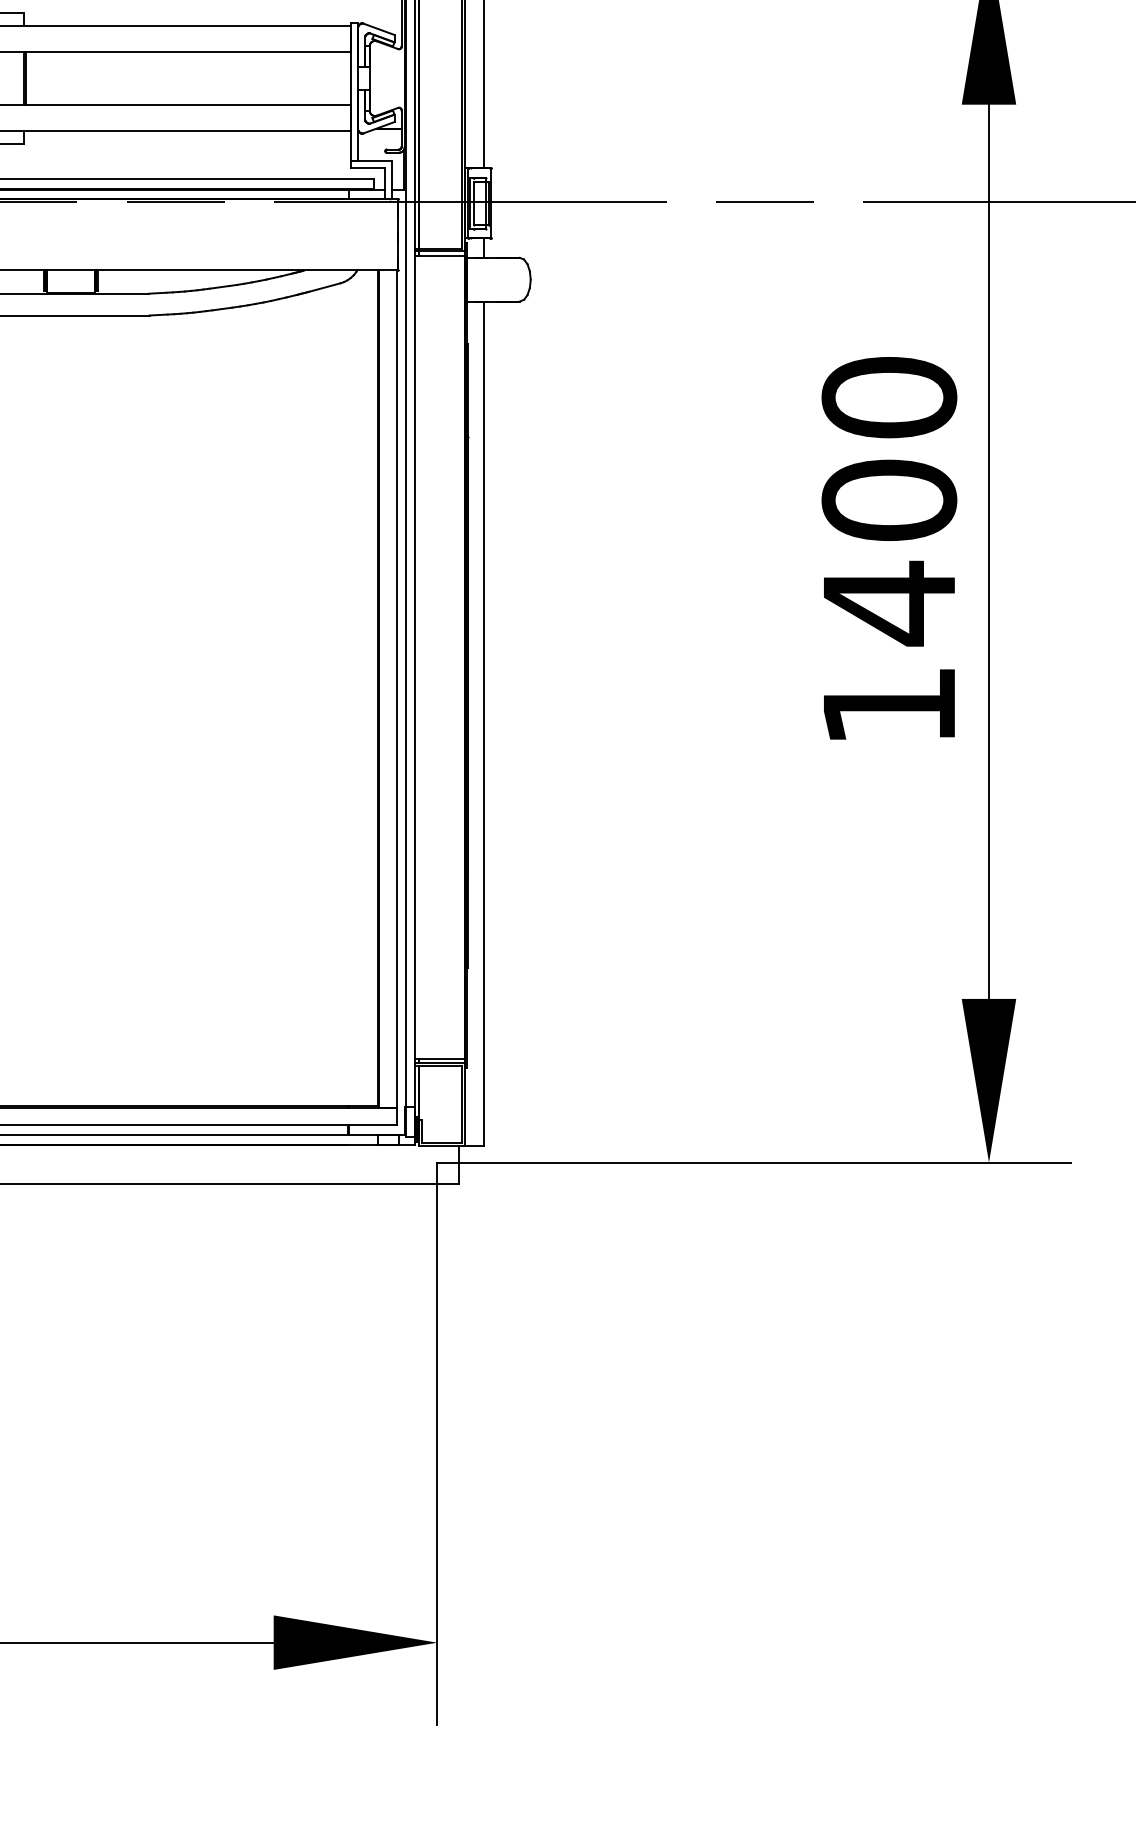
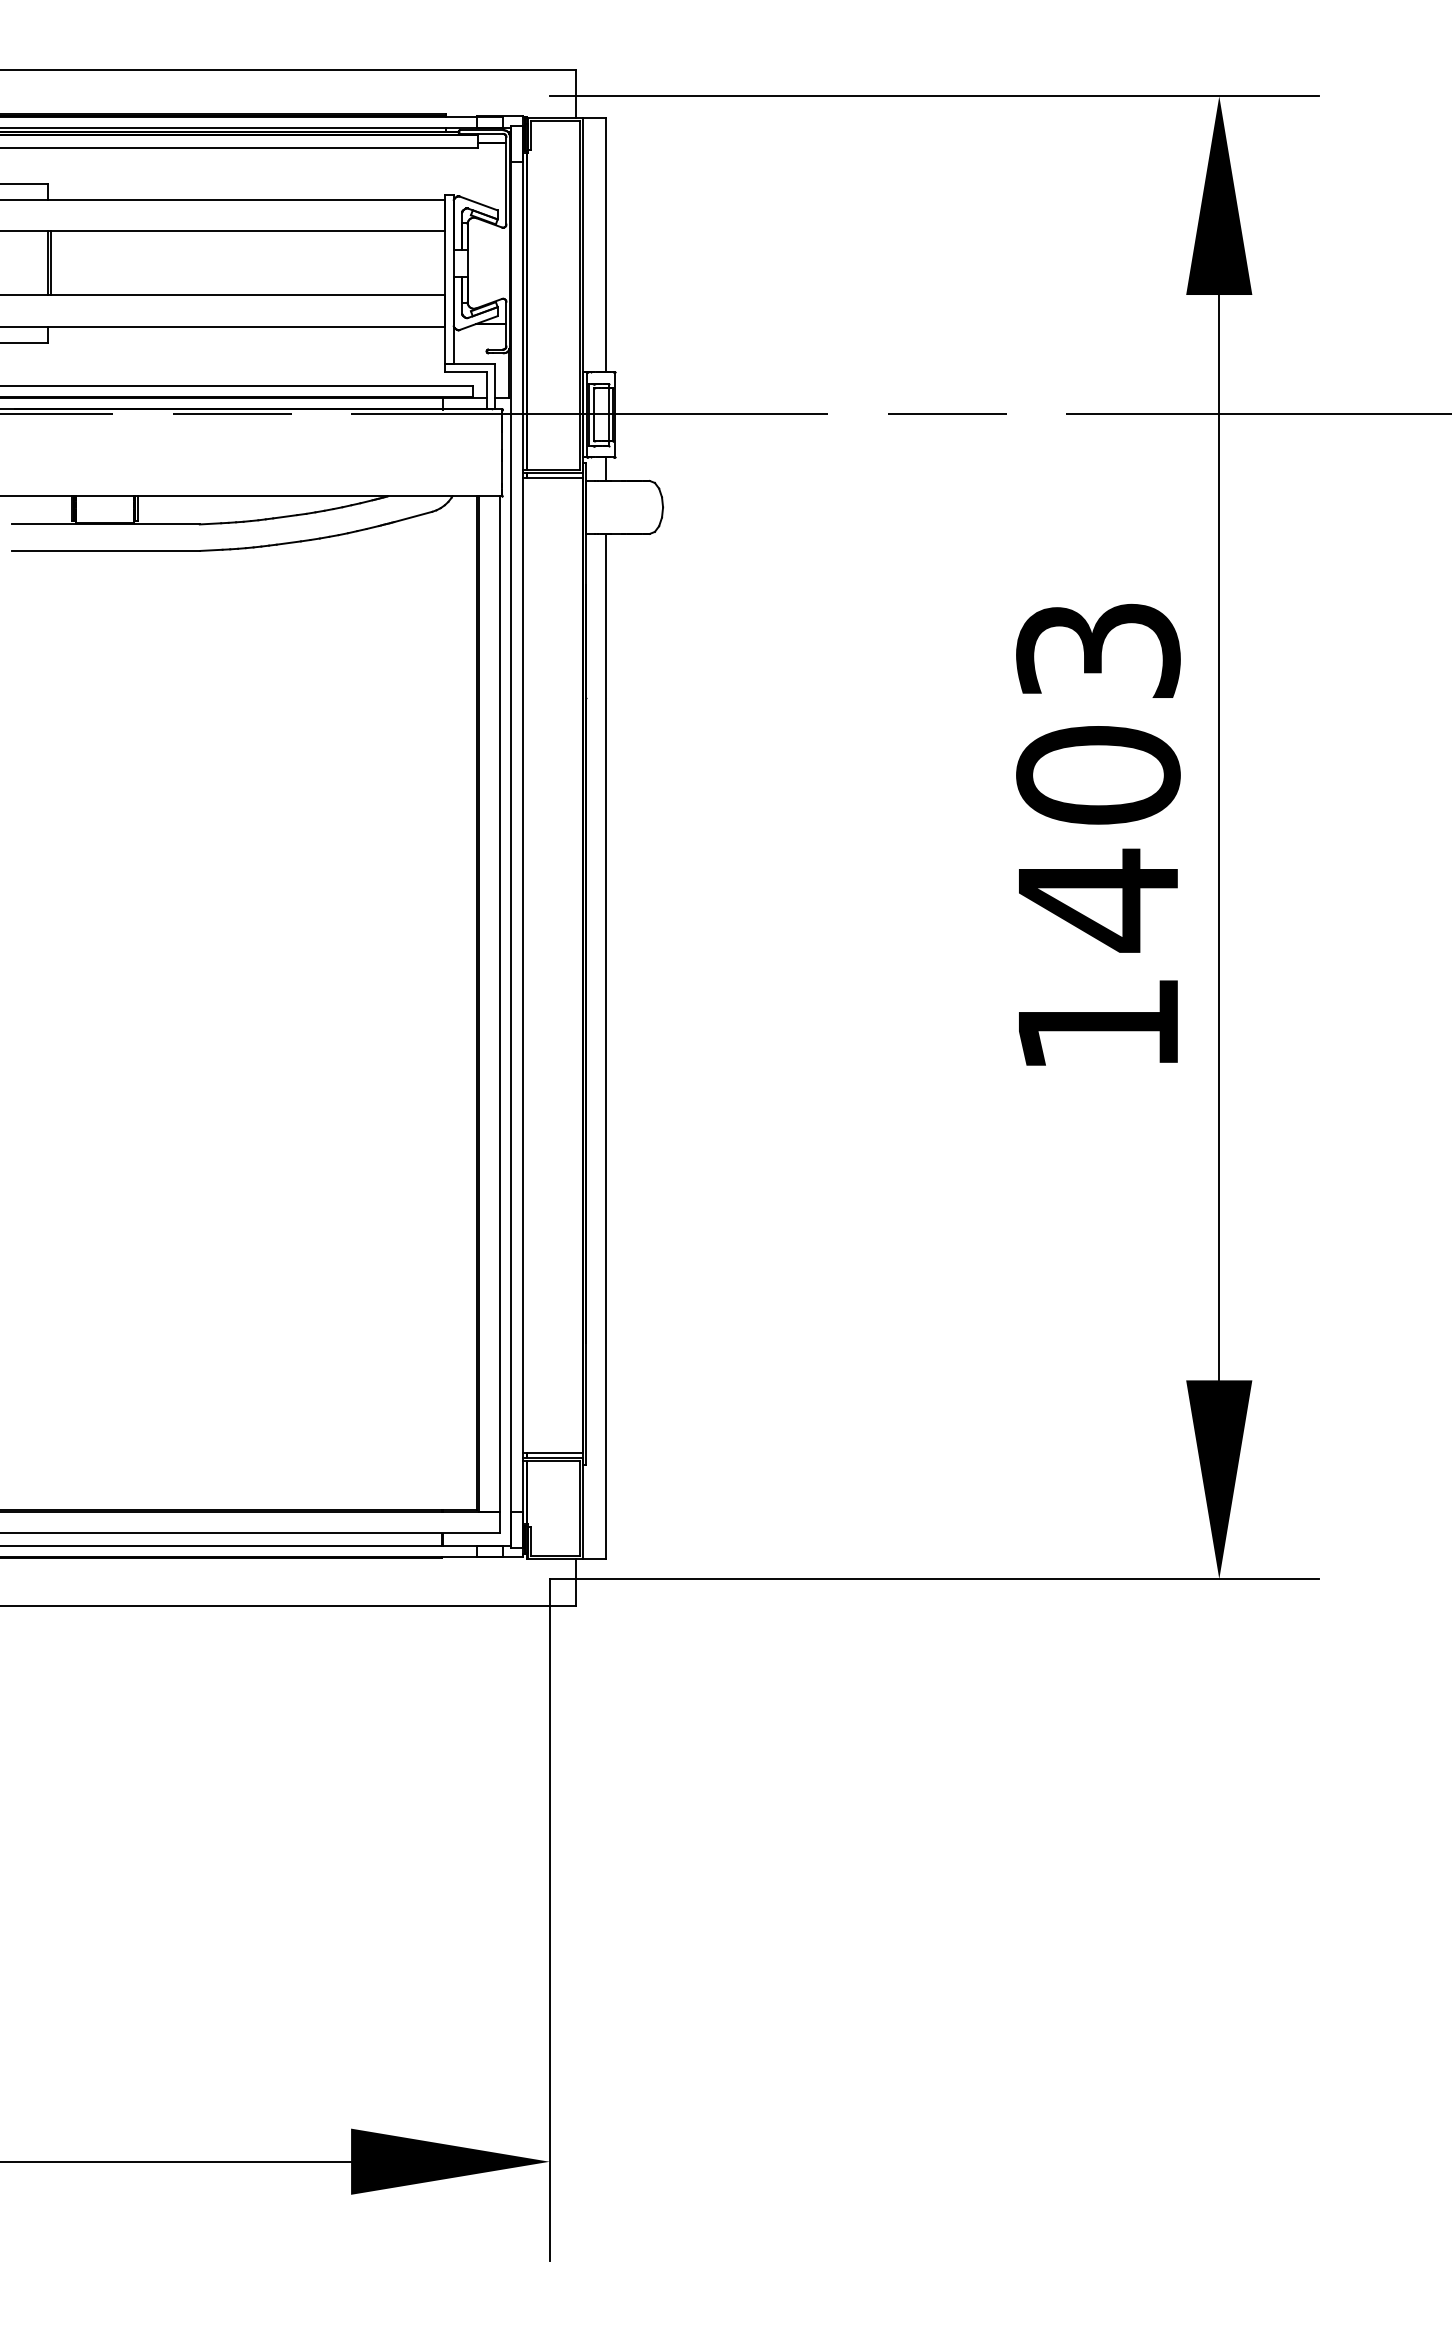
text: (889, 397) -> (1098, 650), 1400 -> 1403

